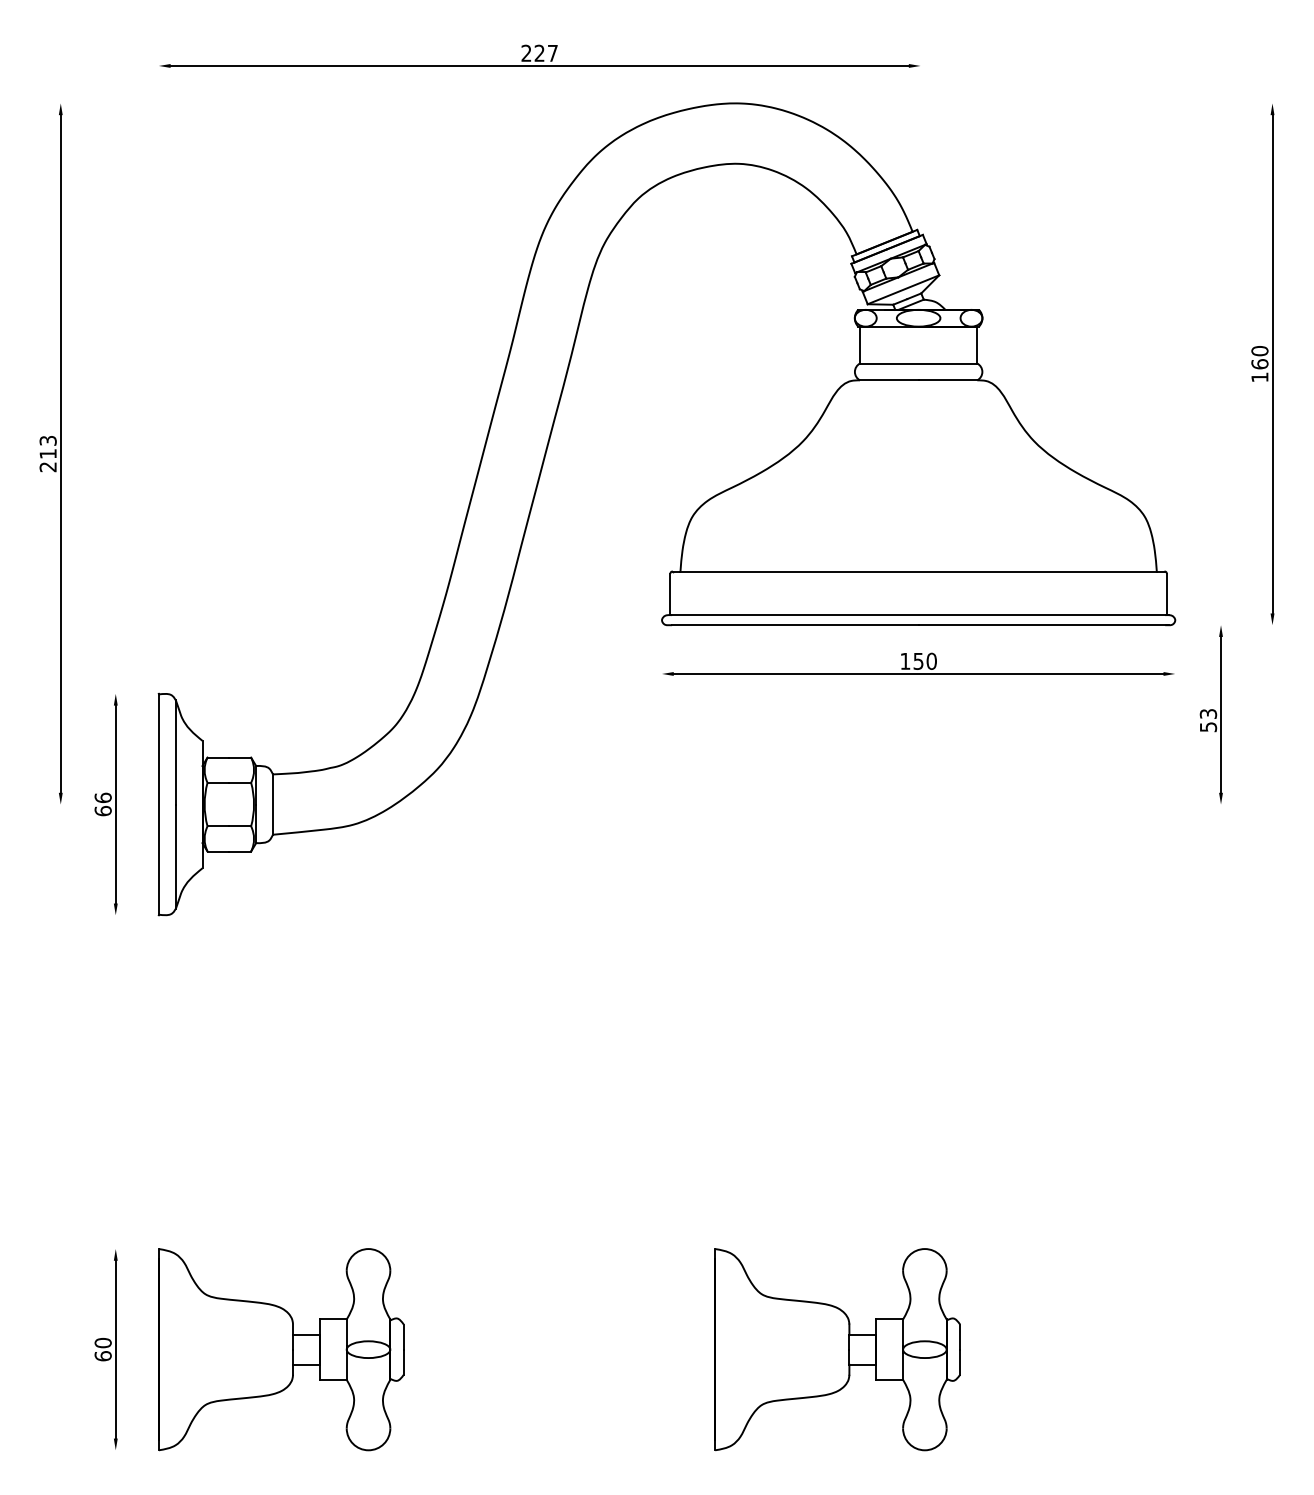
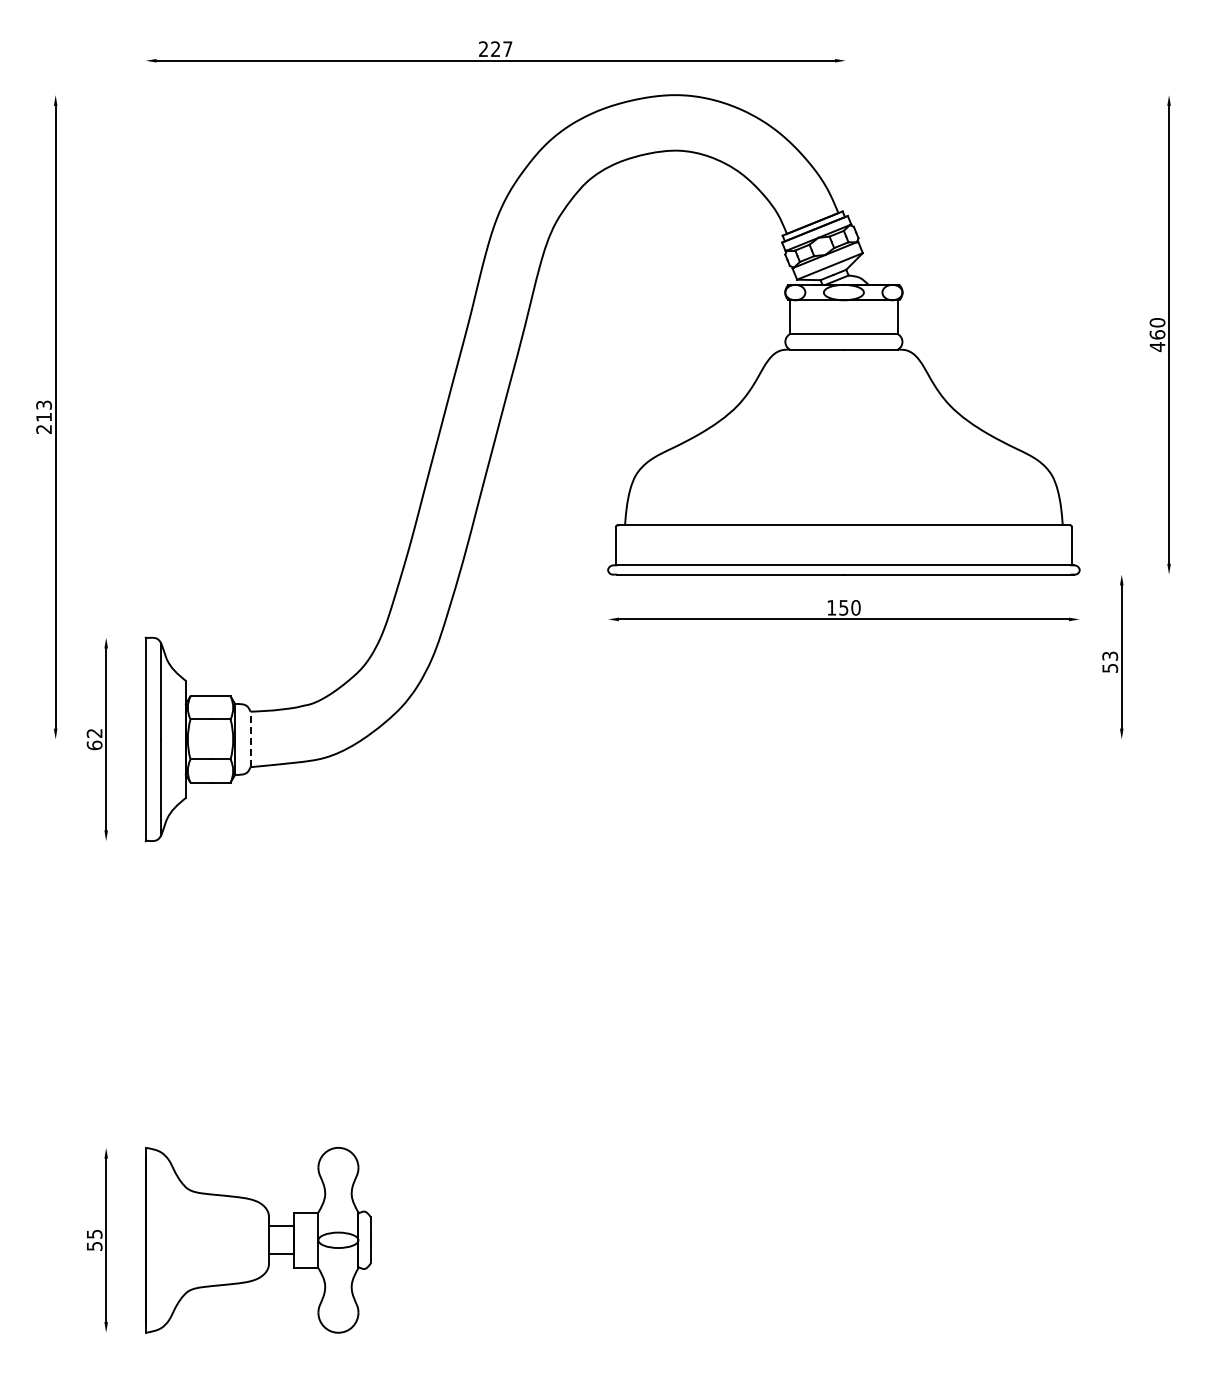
text: (1259, 378) -> (1157, 347), 160 -> 460
text: (103, 797) -> (94, 732), 66 -> 62
line: (272, 804) -> (250, 739), solid -> dashed
text: (103, 1348) -> (94, 1239), 60 -> 55
part: (837, 1349) -> (769, 1240), removed

